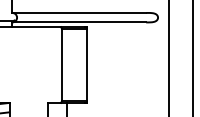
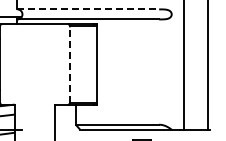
line: (79, 13) -> (88, 9), solid -> dashed
line: (62, 64) -> (70, 64), solid -> dashed

